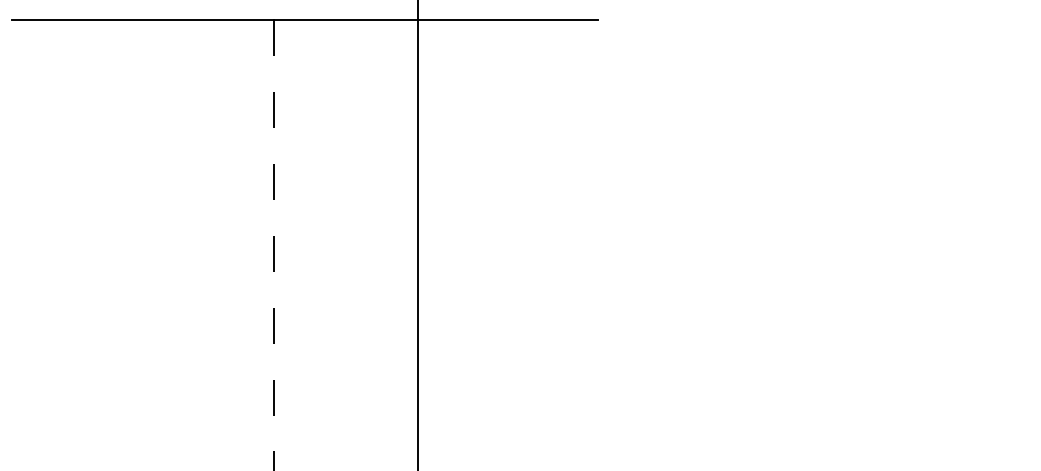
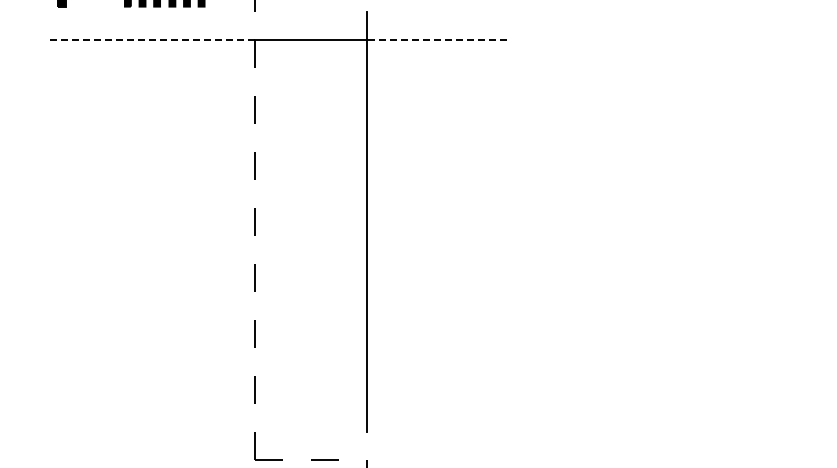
line: (143, 20) -> (153, 40), solid -> dashed
line: (507, 20) -> (436, 40), solid -> dashed

